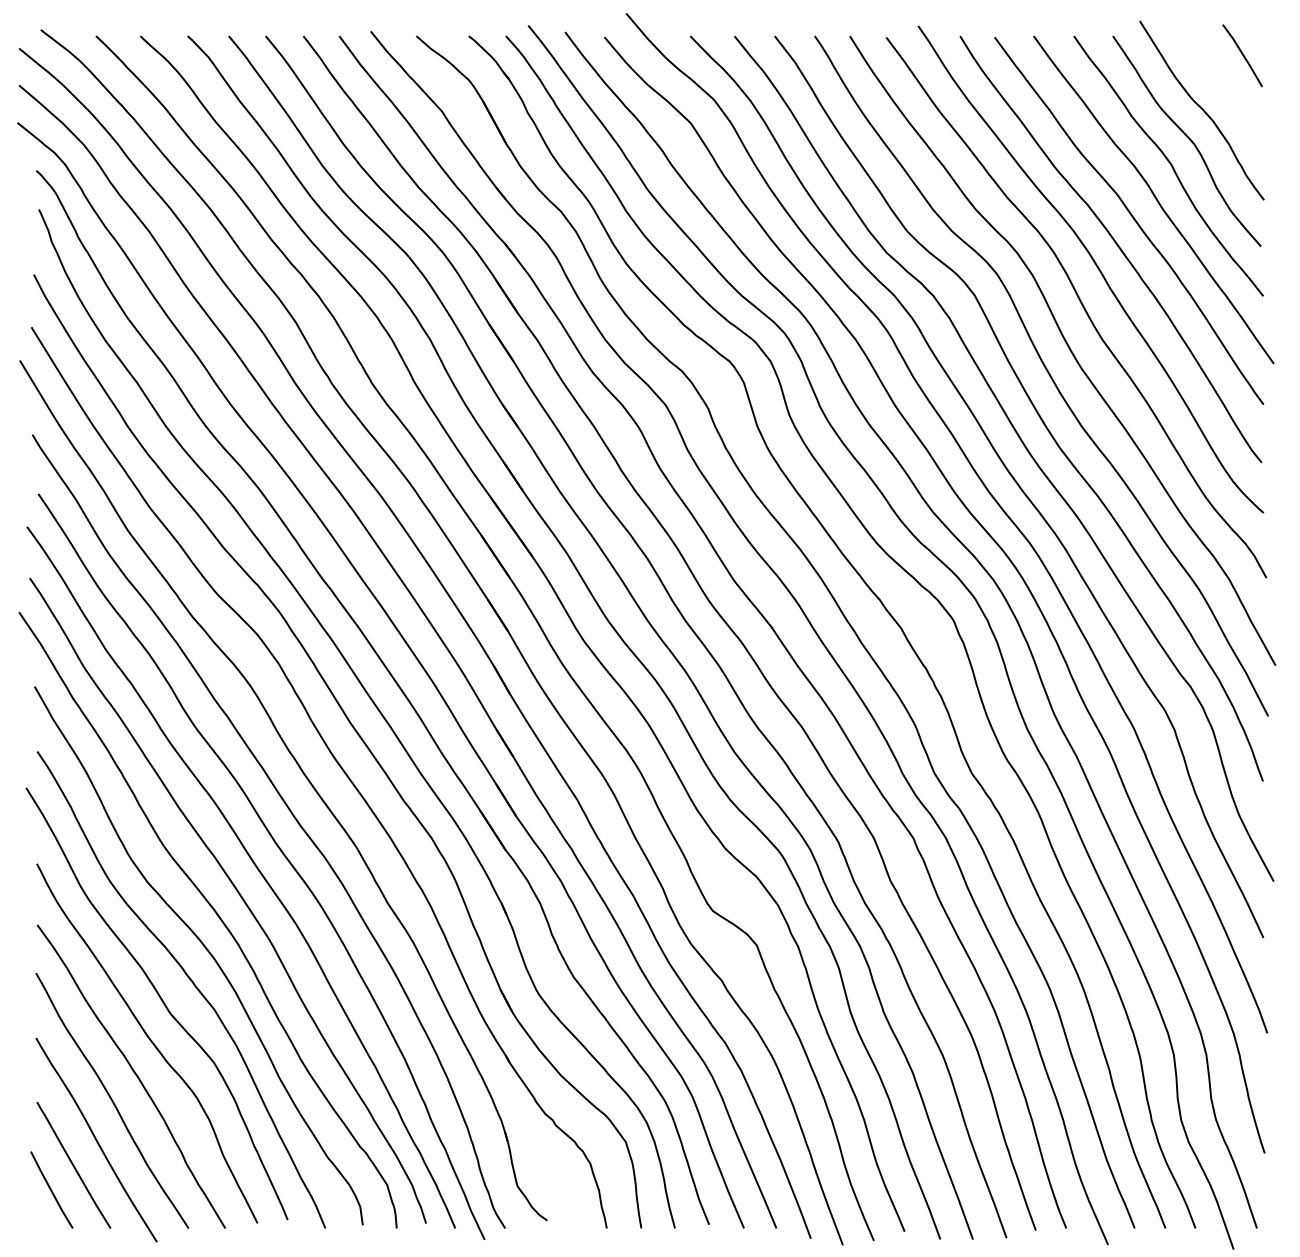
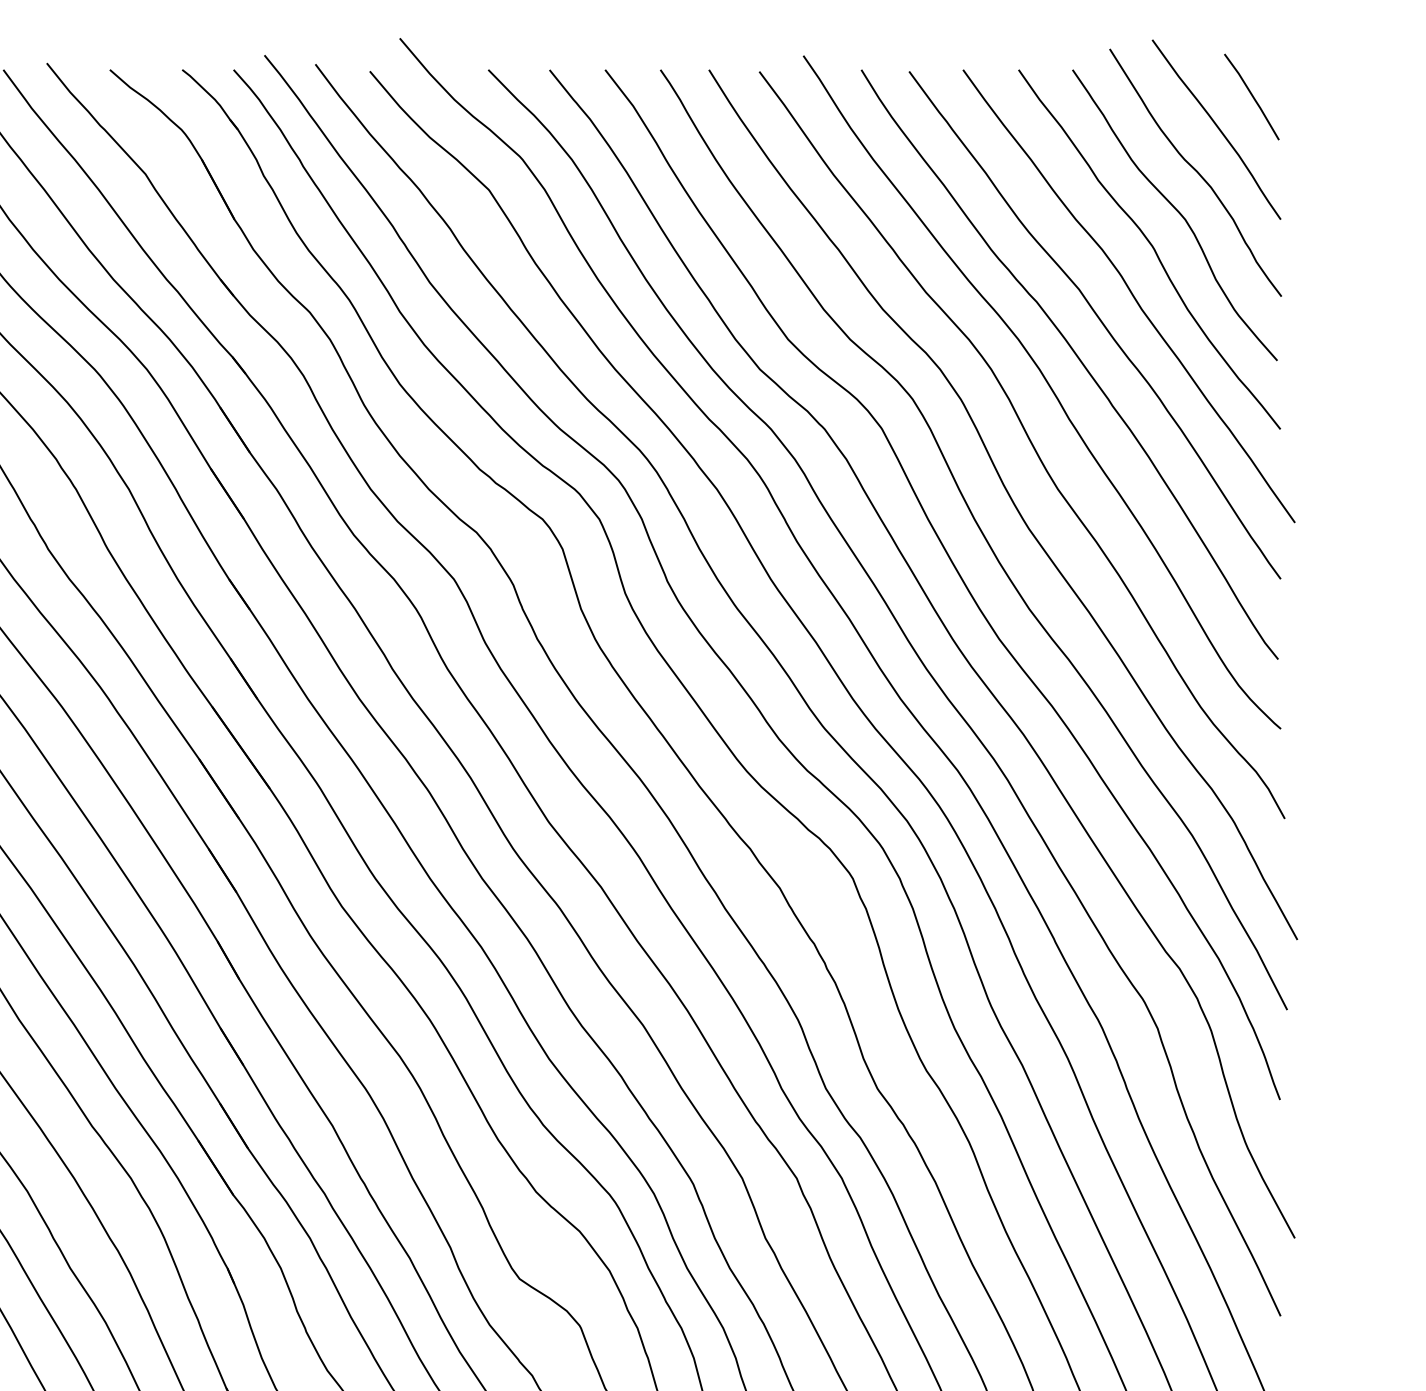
curve: (1217, 78) -> (1217, 128), added

